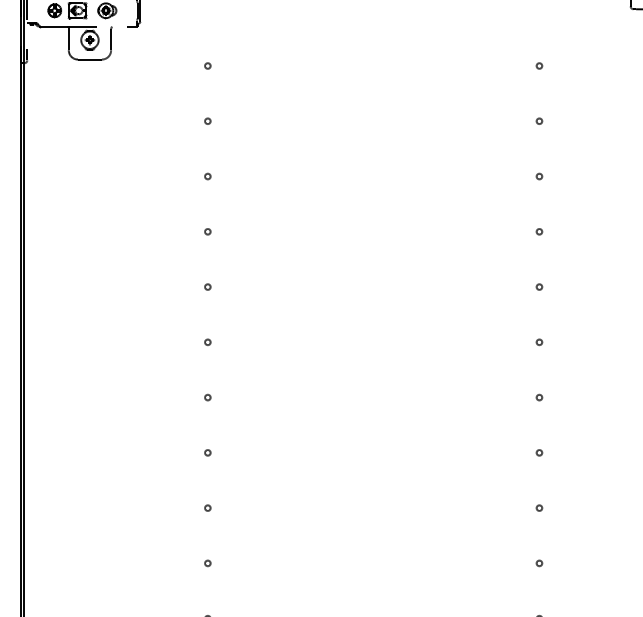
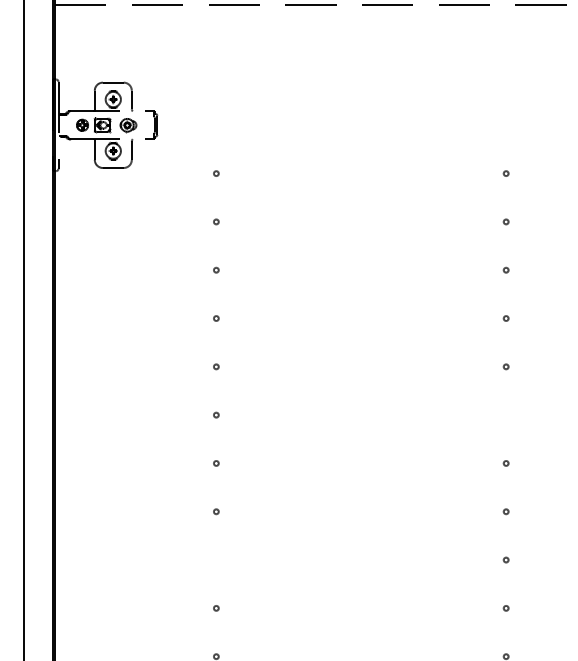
circle: (538, 341) -> (505, 414), removed
circle: (208, 507) -> (216, 559), removed

